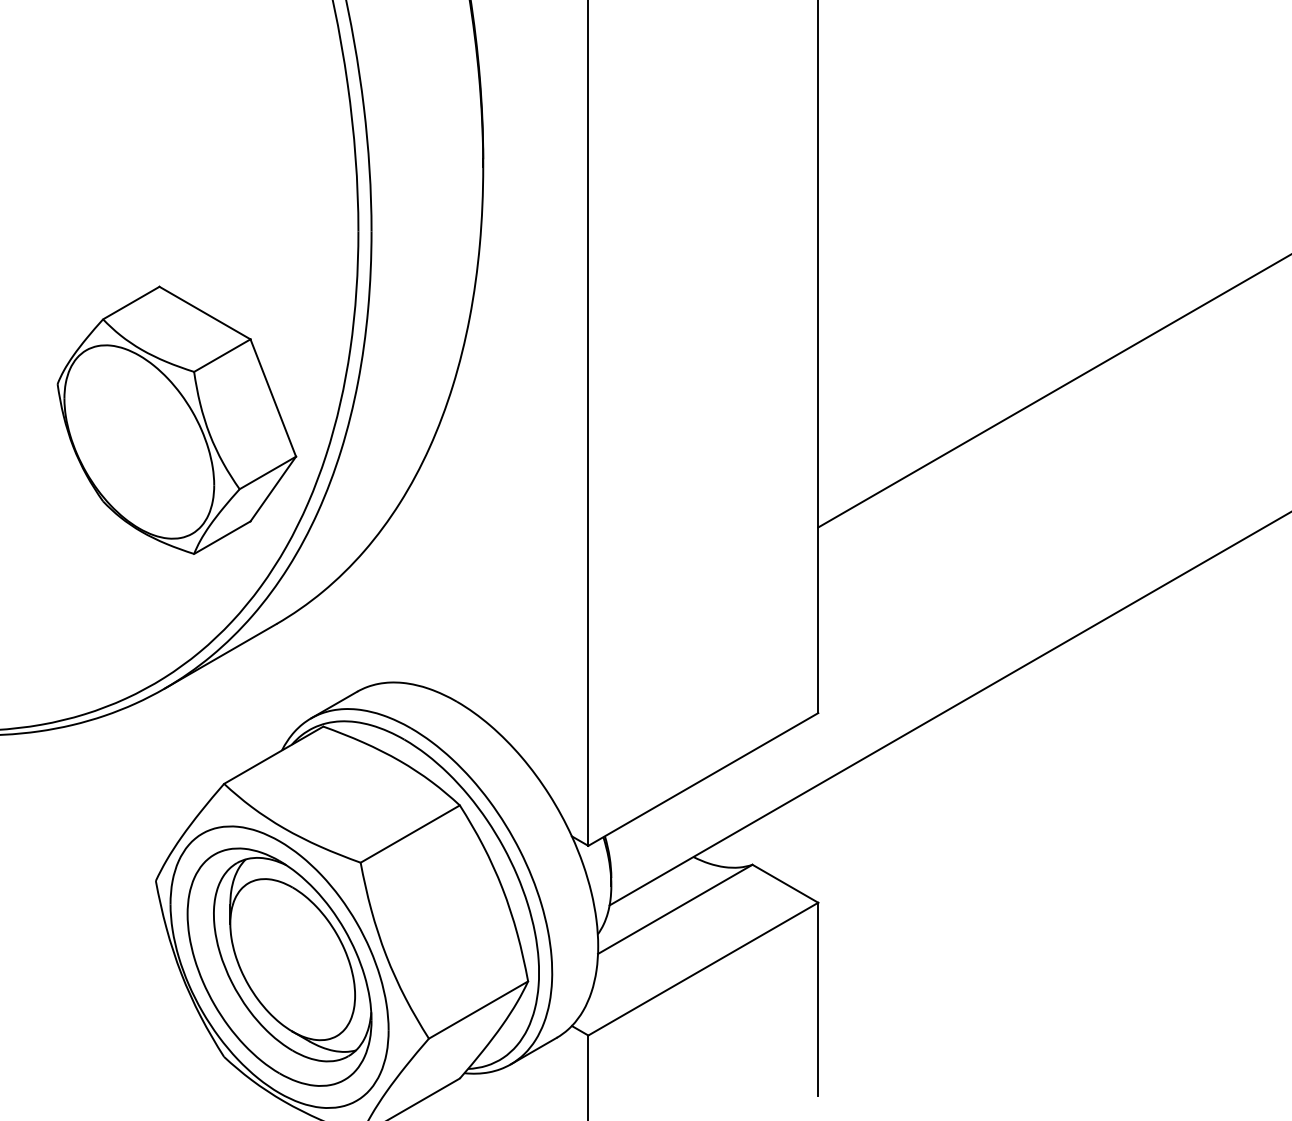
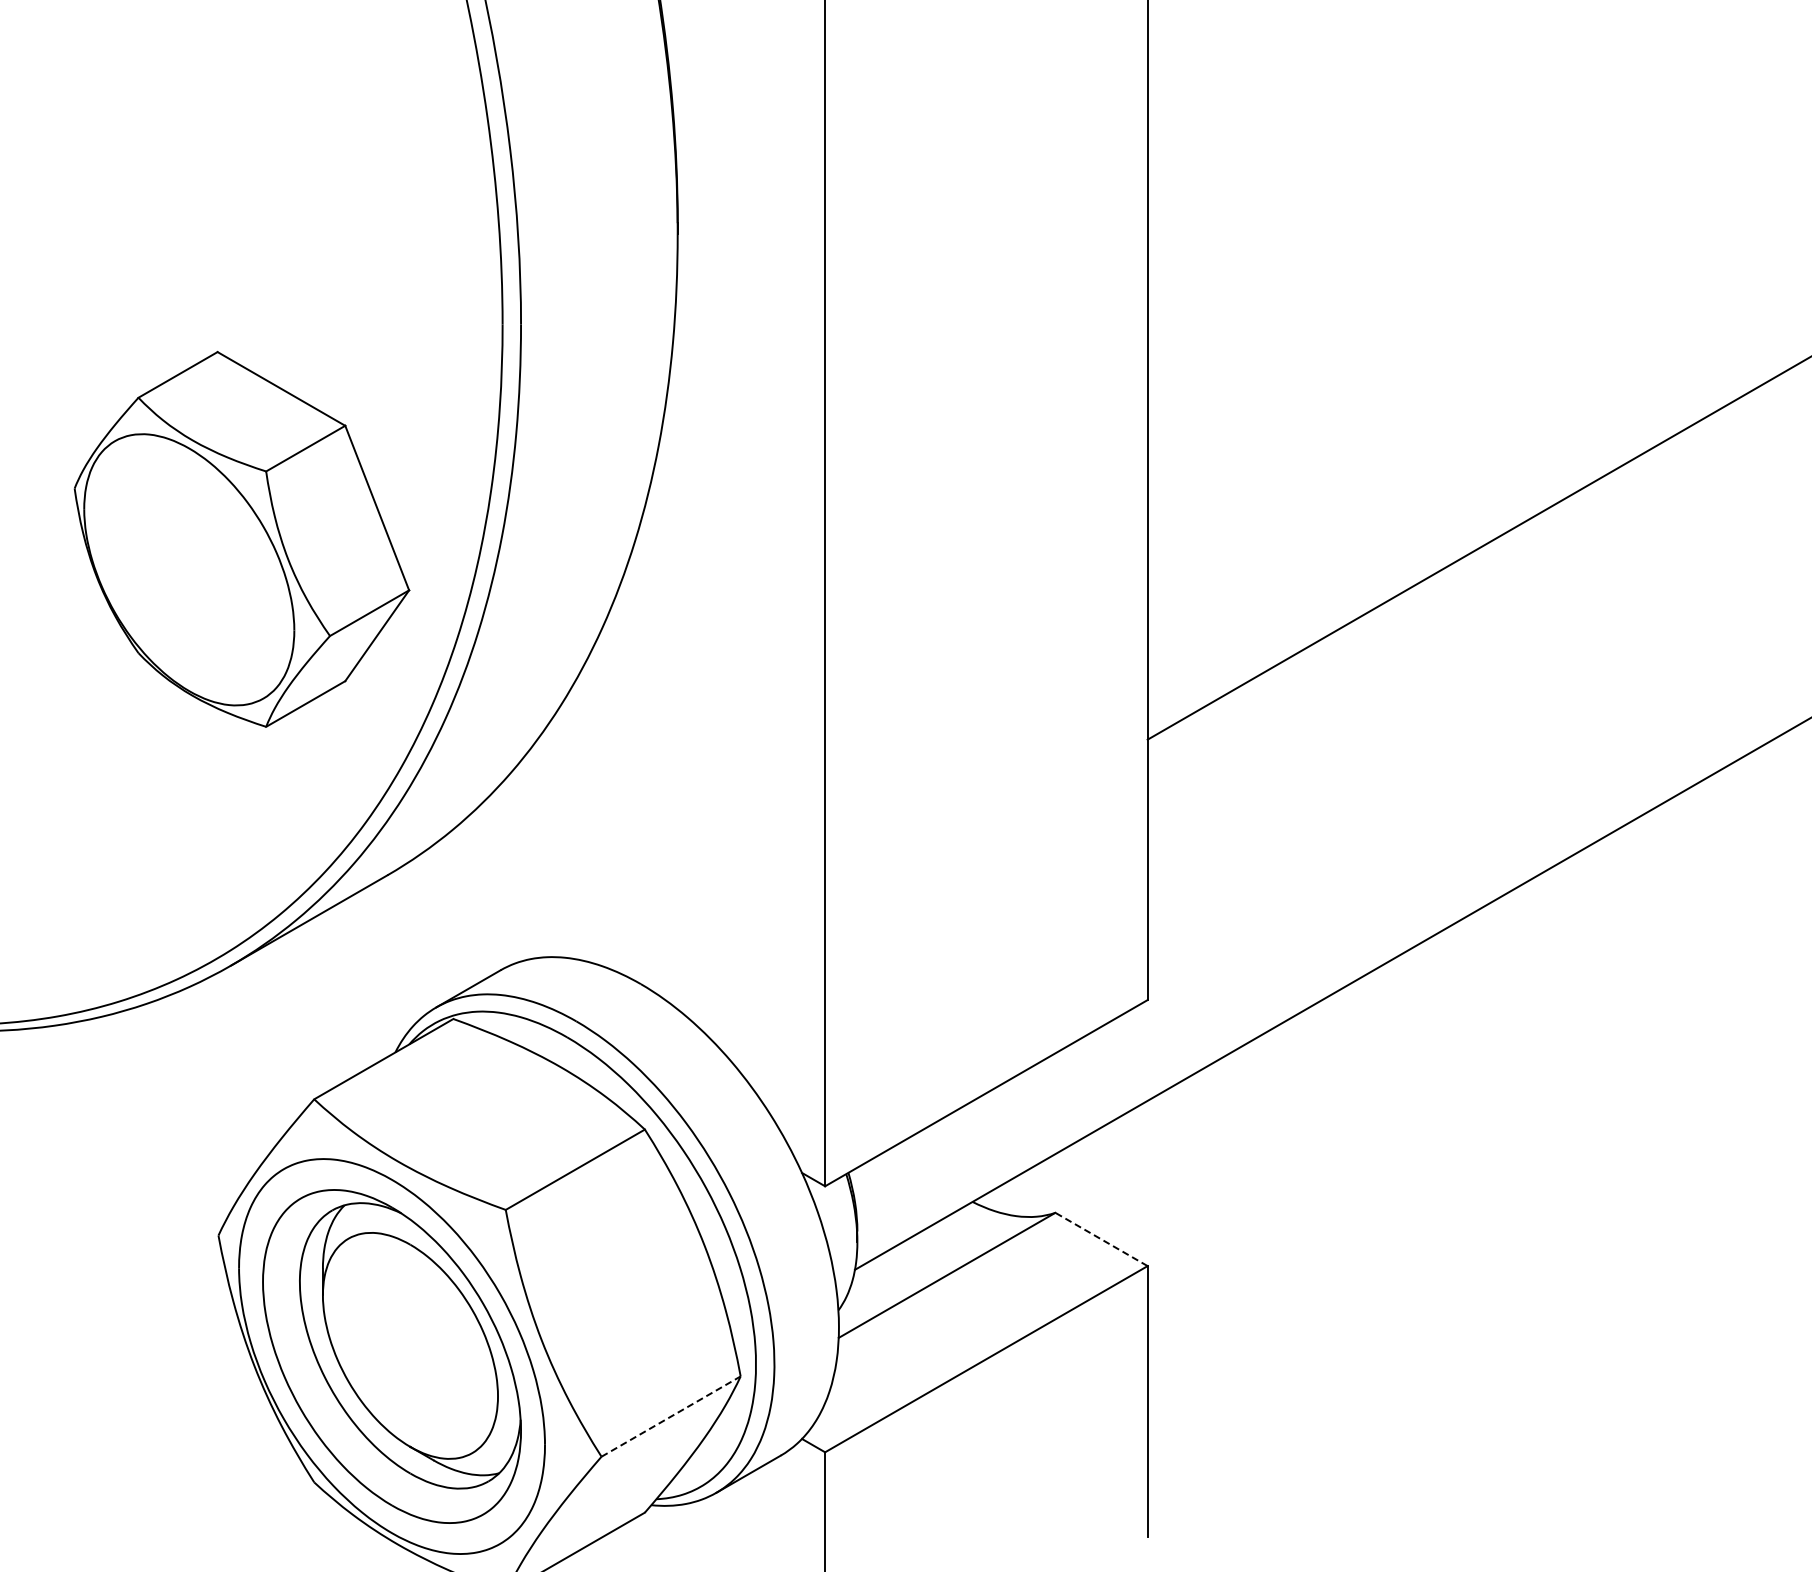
part: (176, 420) -> (241, 539), moved
line: (785, 883) -> (1101, 1239), solid -> dashed
line: (478, 1009) -> (671, 1416), solid -> dashed

